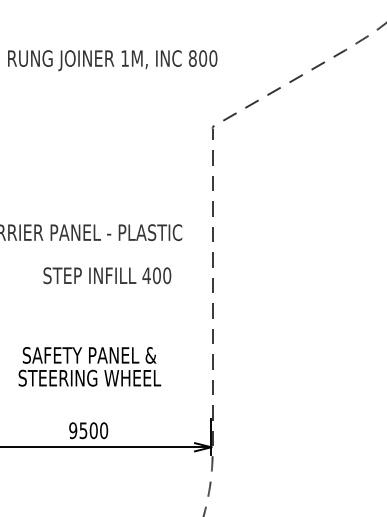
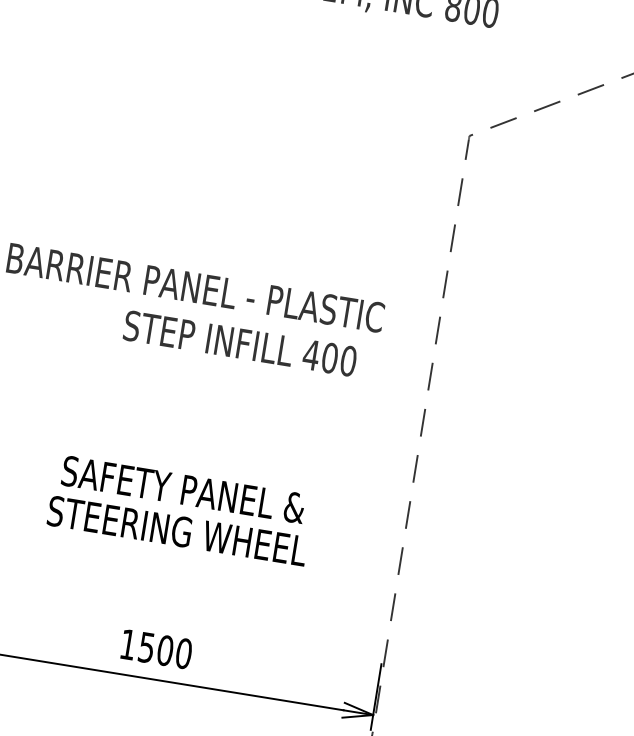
text: (107, 275) -> (240, 343), moved
text: (89, 366) -> (180, 509), moved
text: (73, 430) -> (128, 644), 9500 -> 1500

